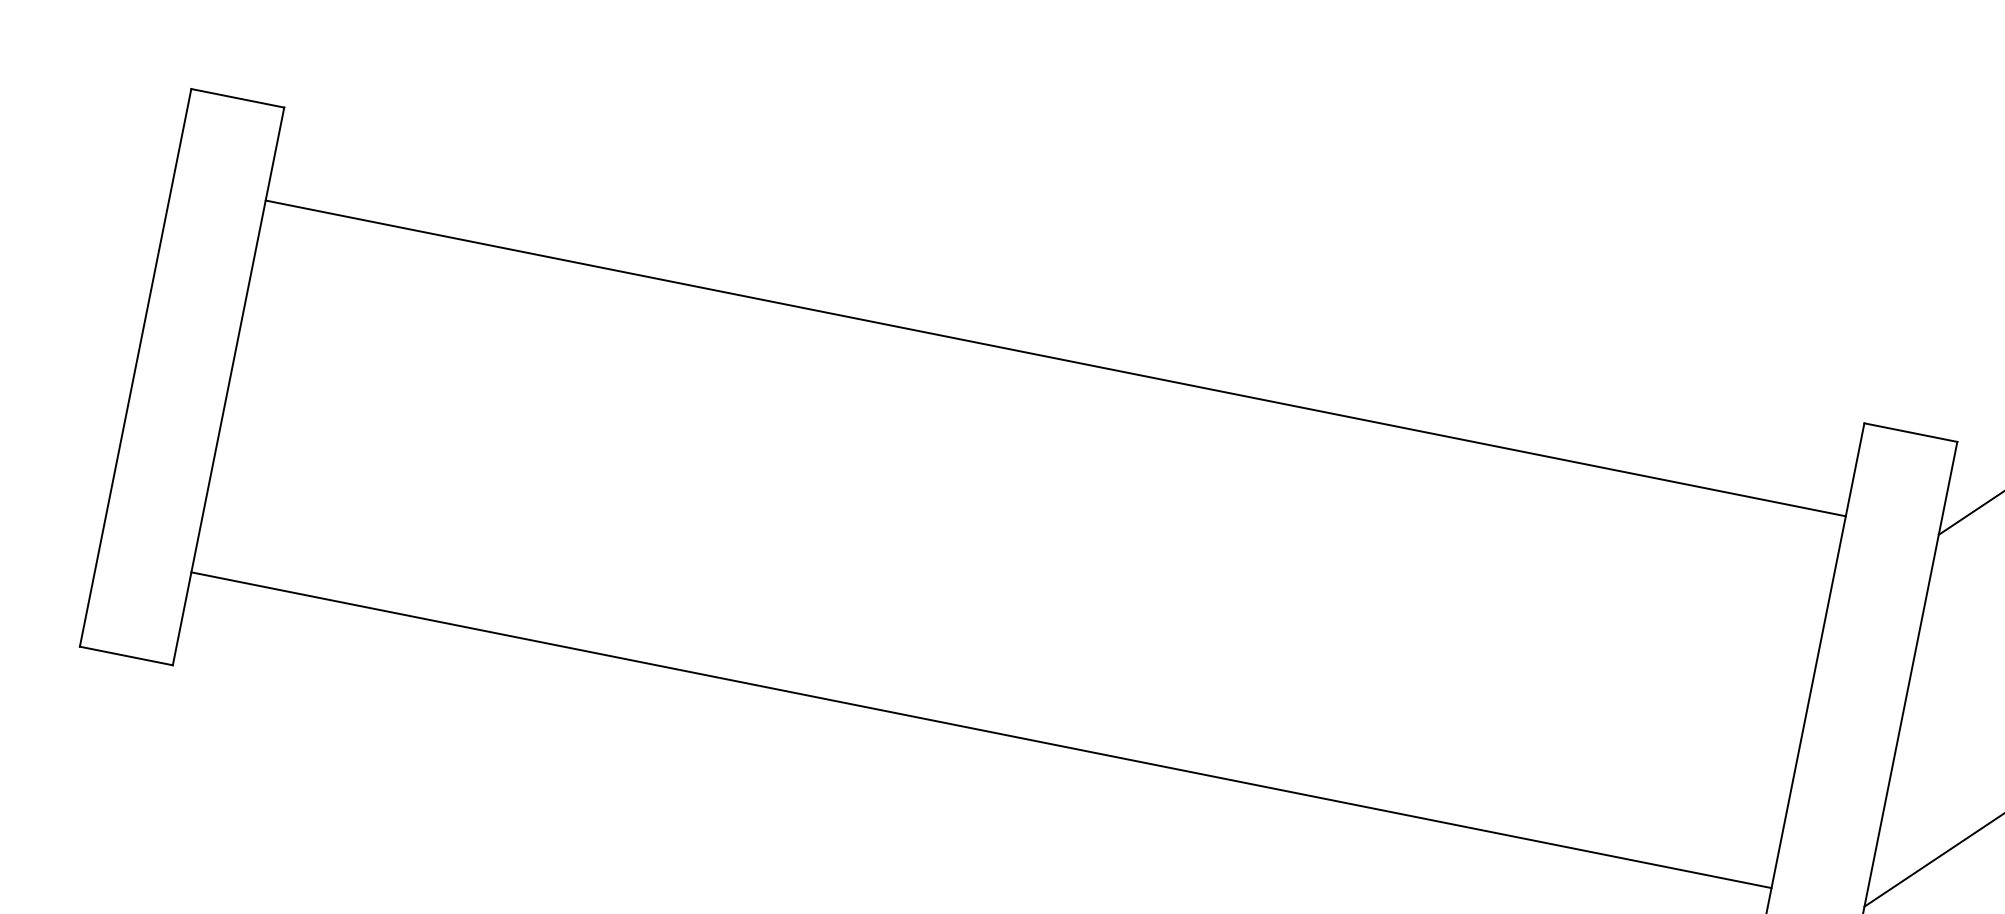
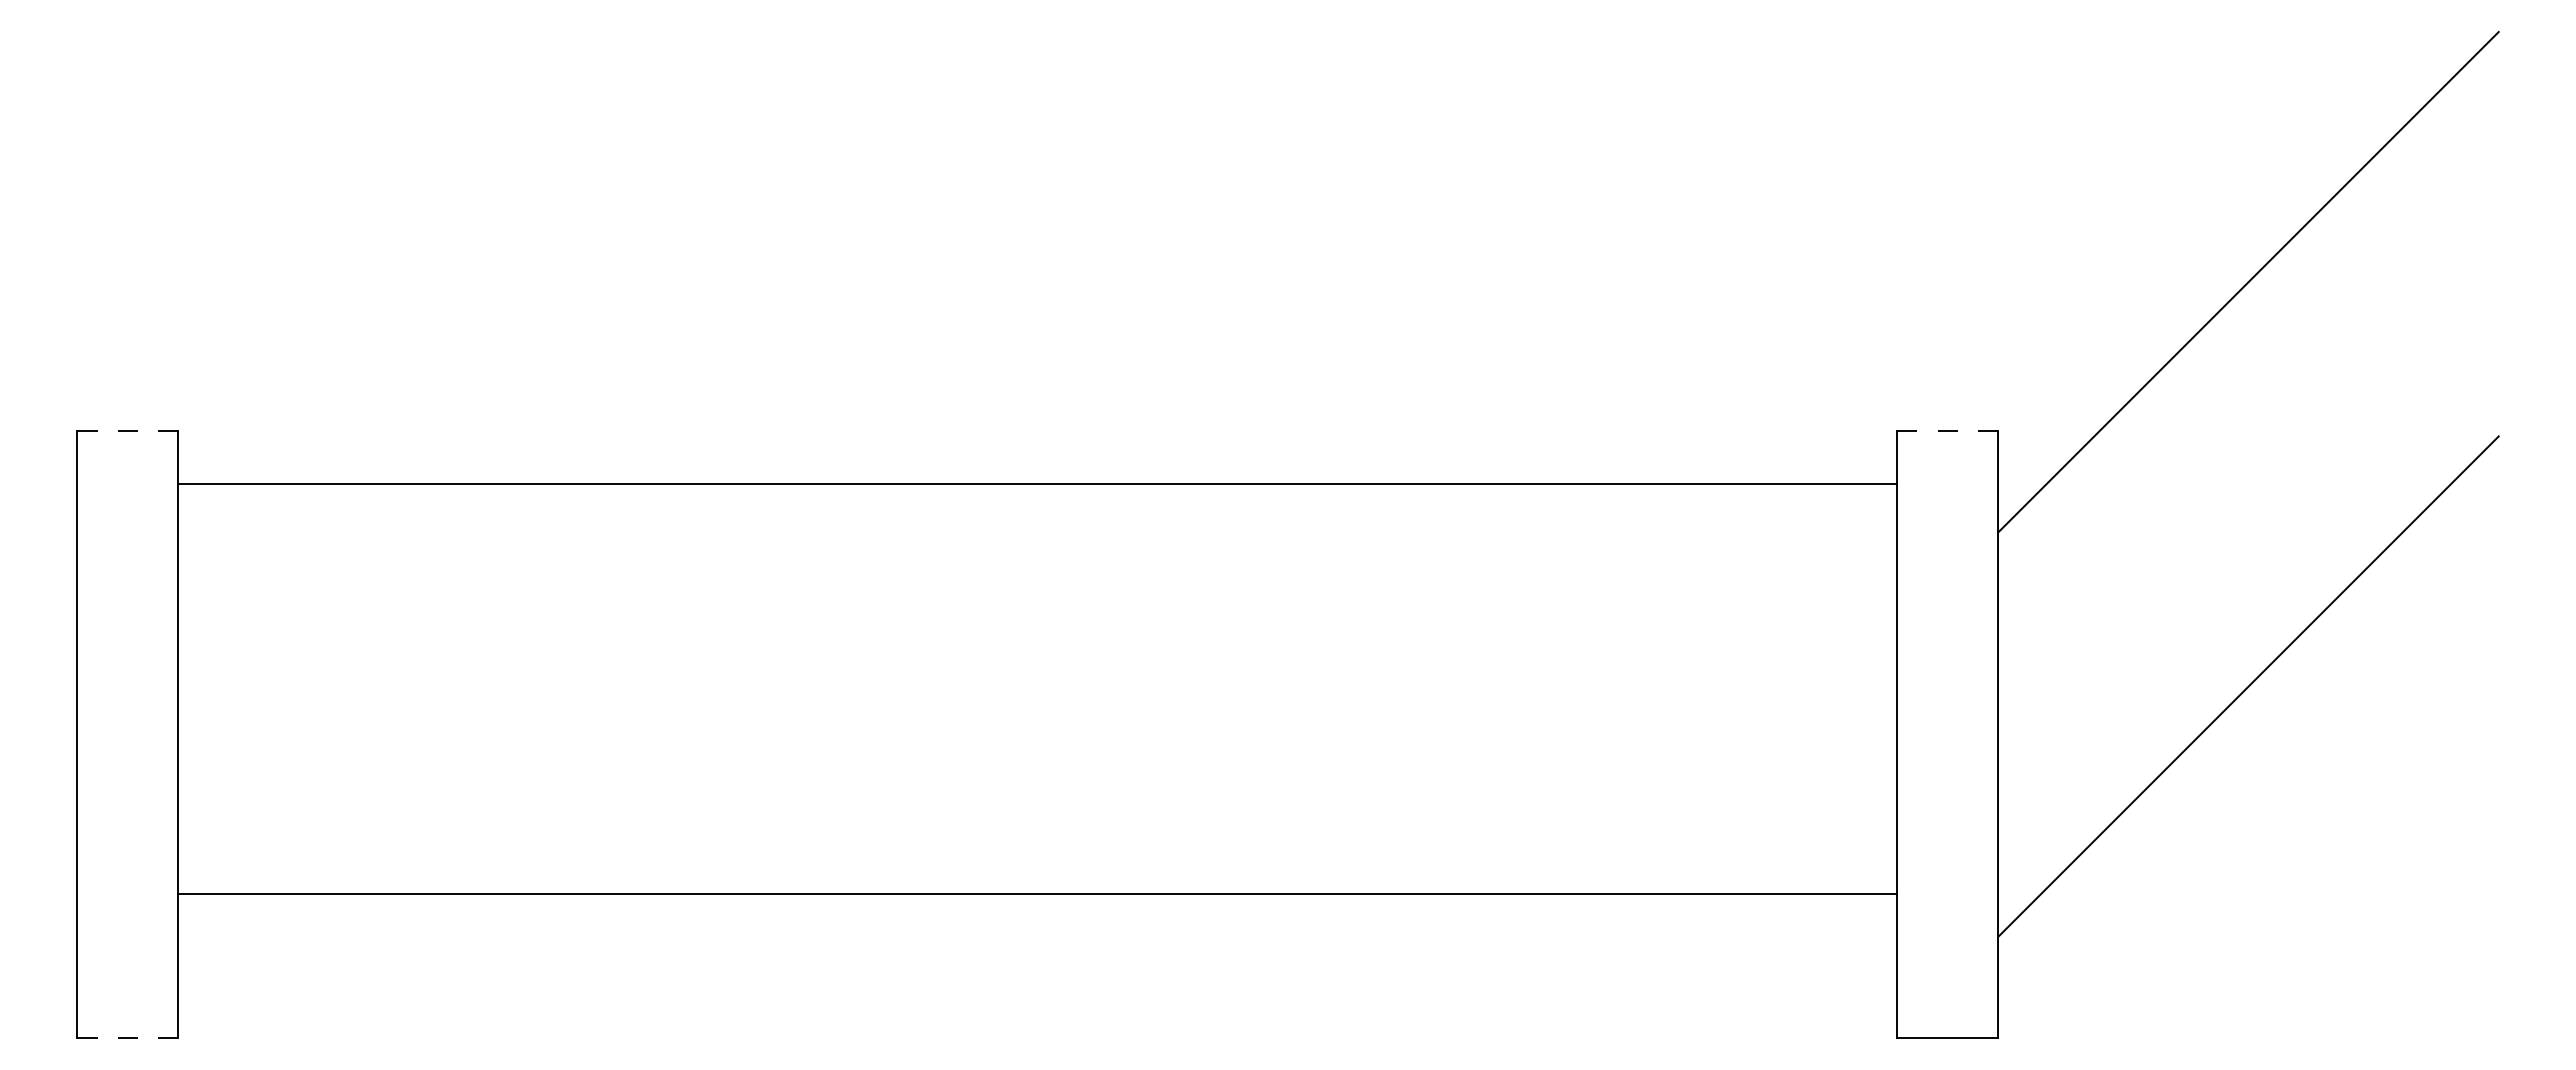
line: (237, 98) -> (127, 431), solid -> dashed
line: (1055, 358) -> (1037, 484), moved
line: (1910, 432) -> (1947, 431), solid -> dashed
line: (126, 655) -> (127, 1037), solid -> dashed
line: (981, 729) -> (1037, 893), moved

